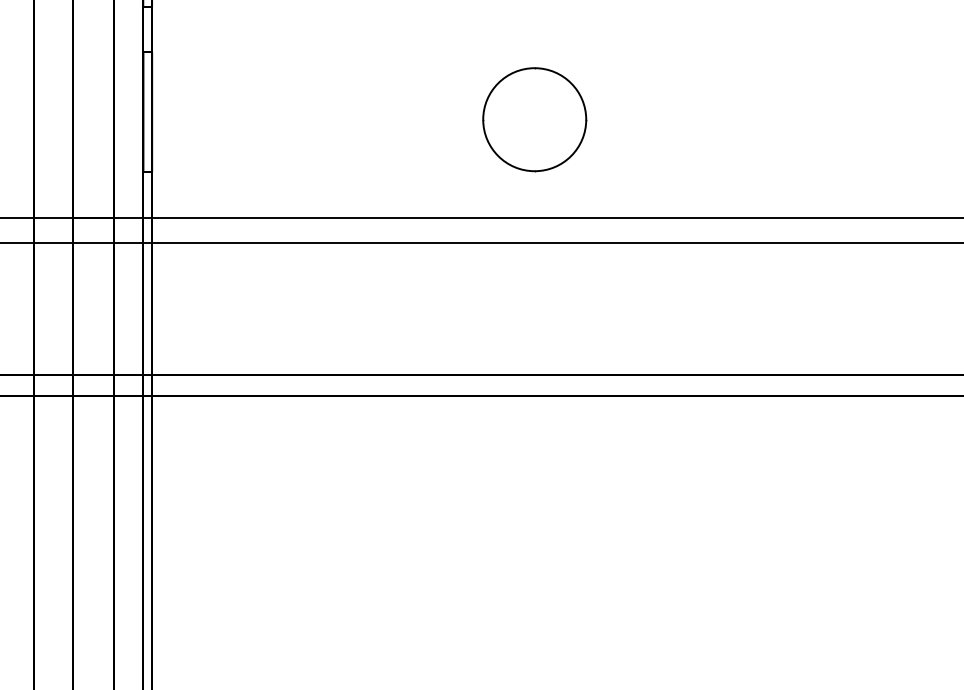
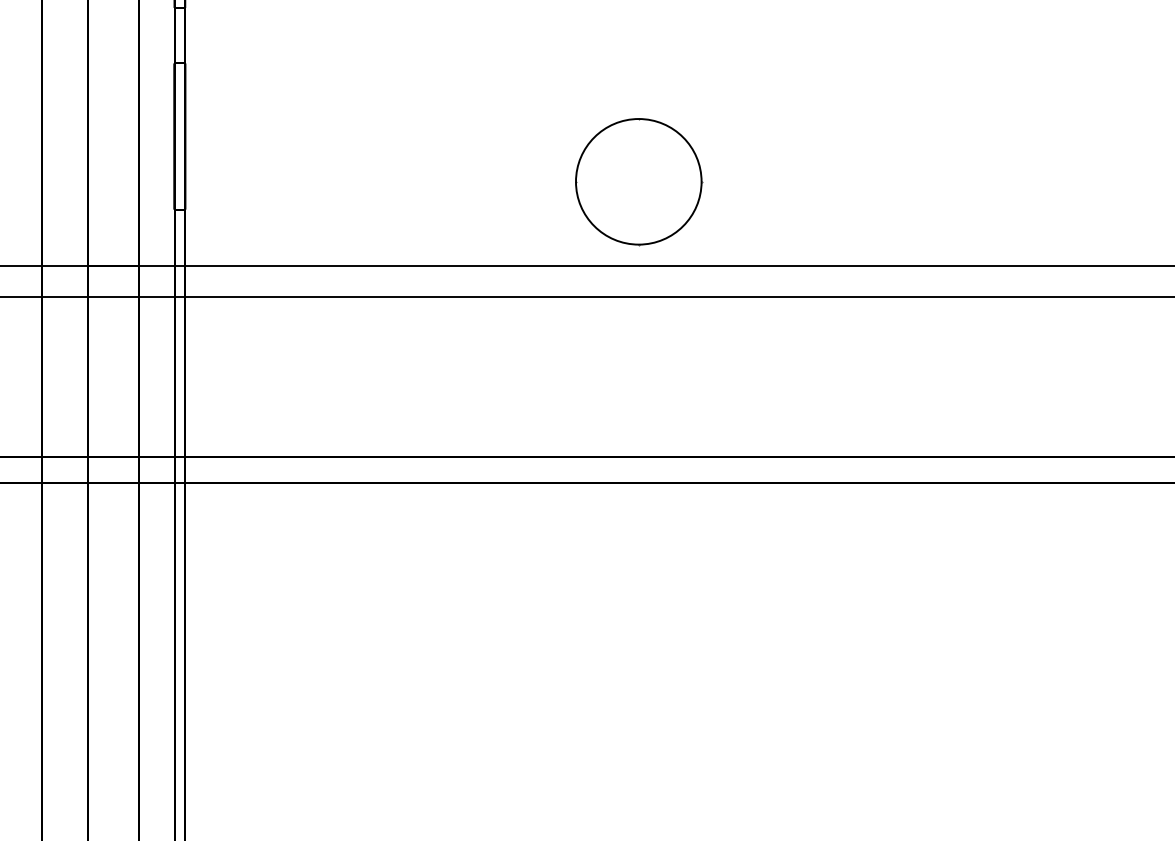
part: (535, 120) -> (639, 182), moved

